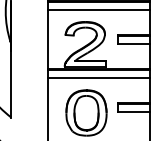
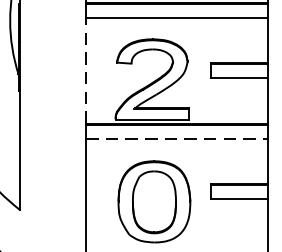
line: (48, 39) -> (86, 70), solid -> dashed
line: (99, 77) -> (177, 138), solid -> dashed

